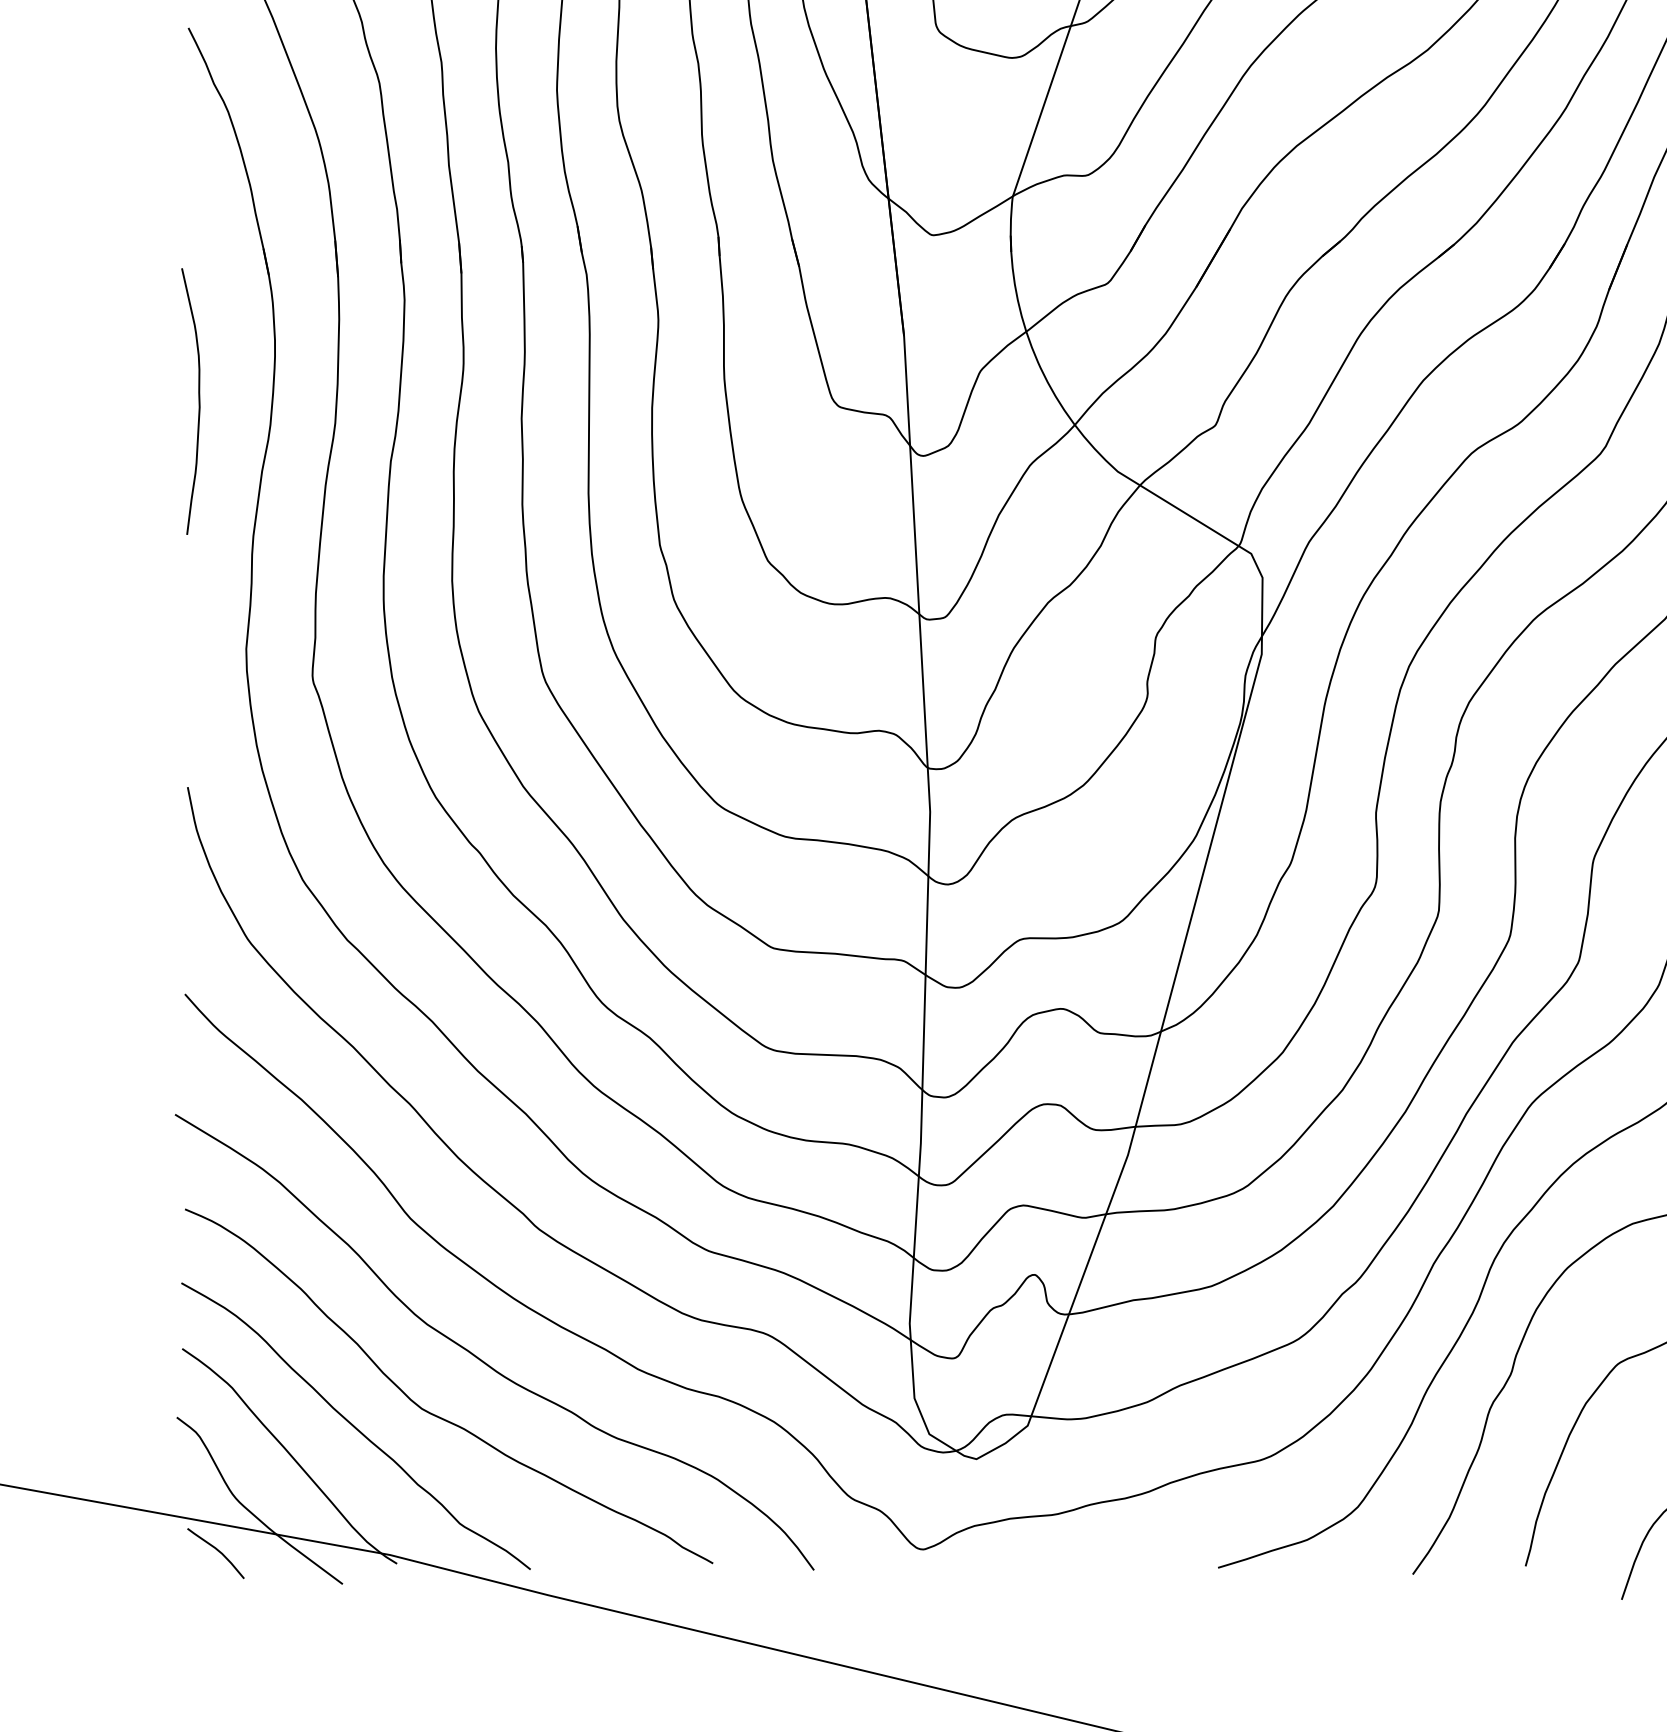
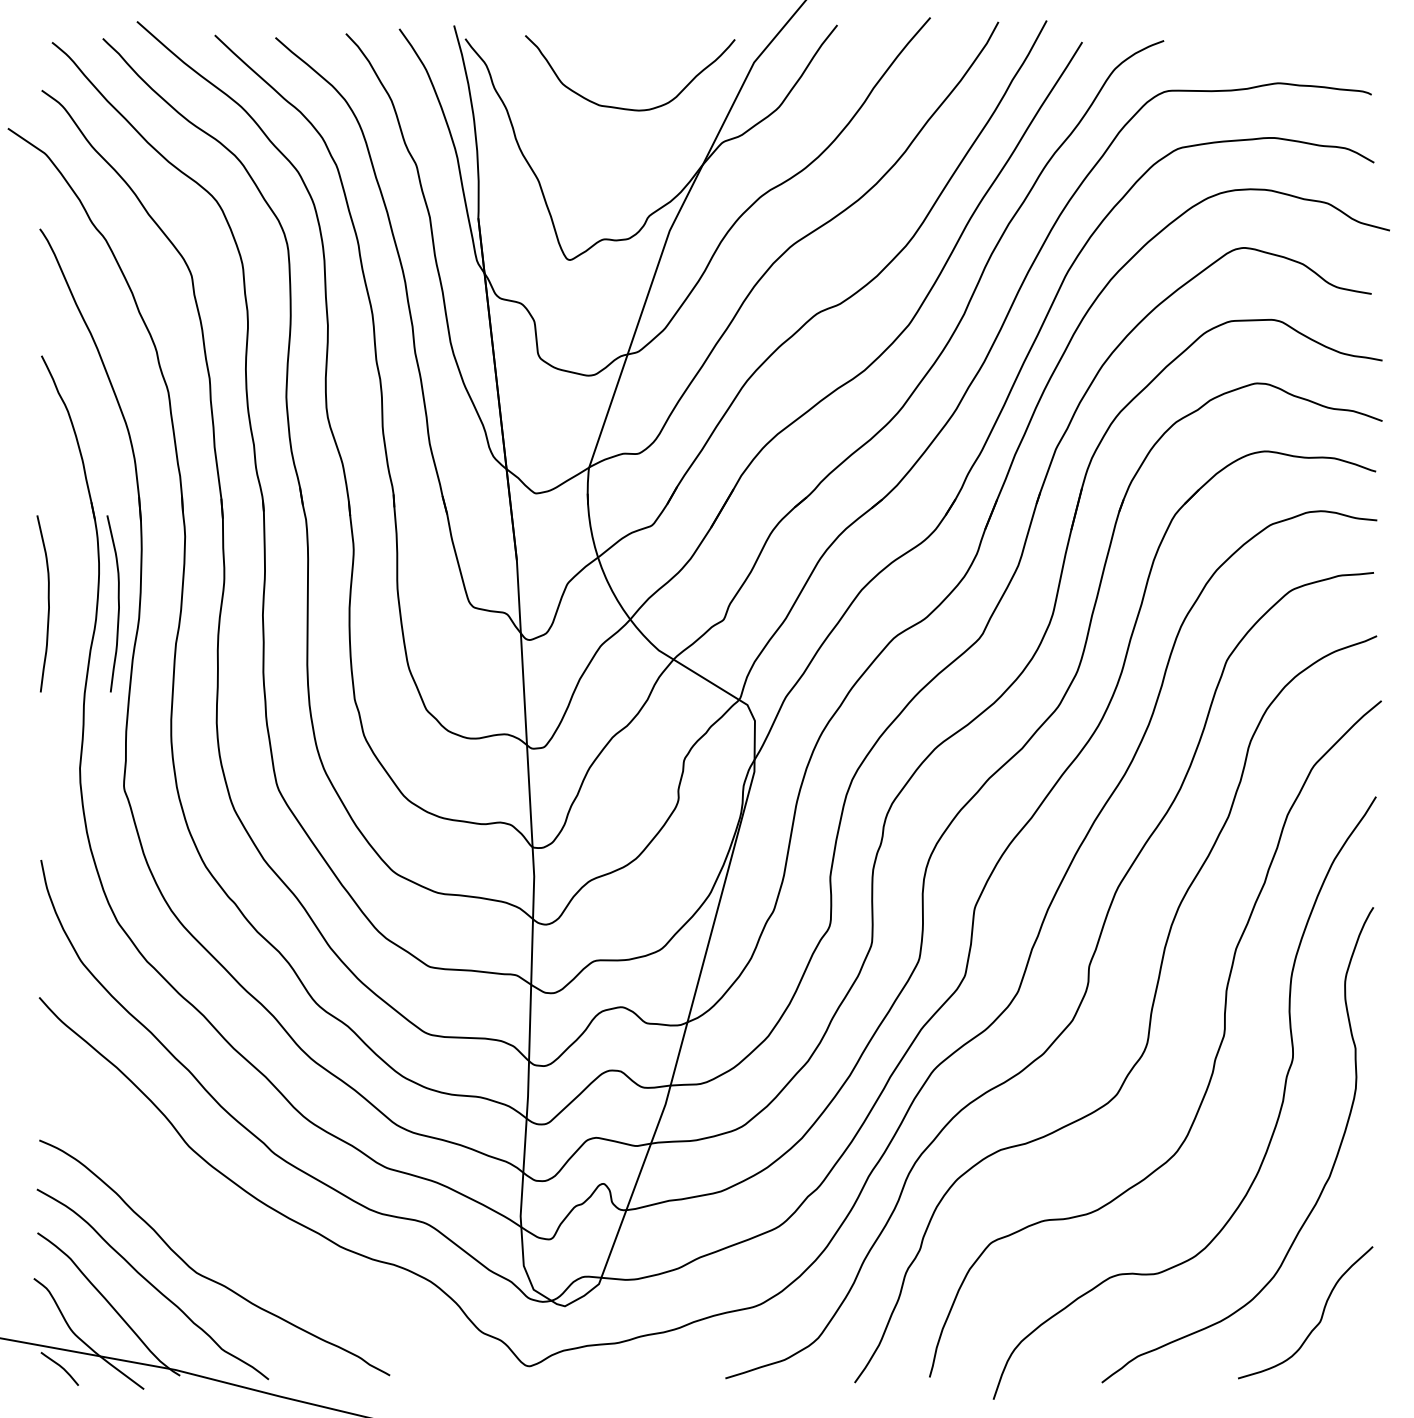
curve: (302, 396) -> (117, 600), added
curve: (481, 1358) -> (236, 1239), removed

